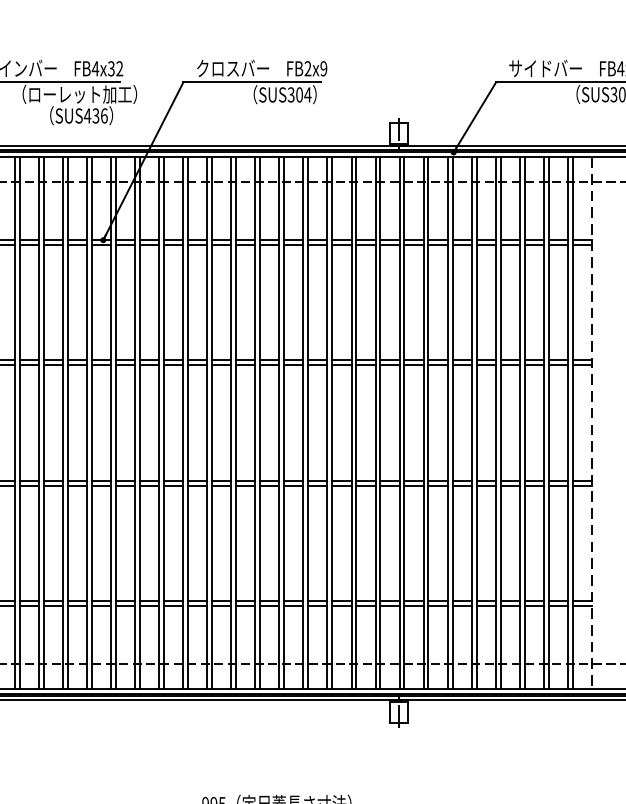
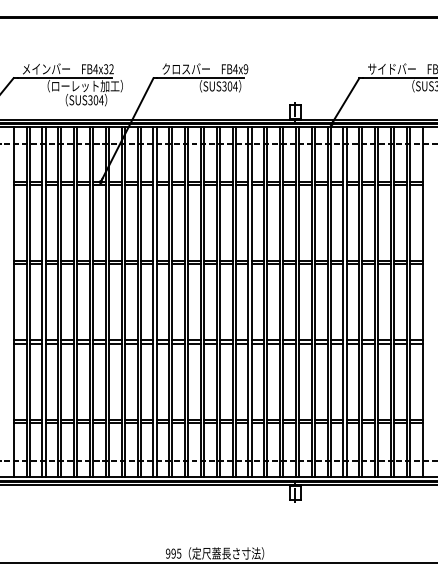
text: (307, 69) -> (235, 69), FB2x9 -> FB4x9
text: (95, 116) -> (95, 100), SUS436 -> SUS304
line: (591, 423) -> (422, 302), dashed -> solid

